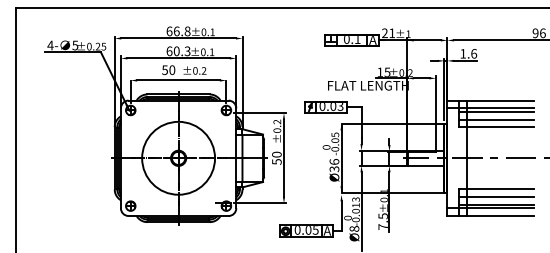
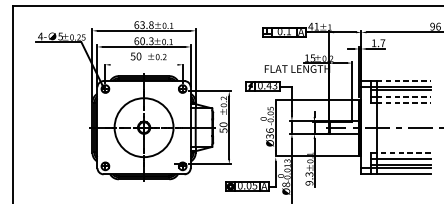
text: (176, 31) -> (142, 25), 66.8 -> 63.8
text: (384, 33) -> (310, 26), 21 -> 41
text: (474, 53) -> (383, 43), 1.6 -> 1.7
line: (178, 80) -> (144, 64), removed
line: (500, 100) -> (404, 80), solid -> dashed
text: (333, 107) -> (269, 86), 0.03 -> 0.43
line: (500, 119) -> (404, 96), solid -> dashed
line: (500, 127) -> (404, 102), solid -> dashed
line: (499, 189) -> (403, 152), solid -> dashed
text: (382, 221) -> (308, 178), 7.5 -> 9.3

